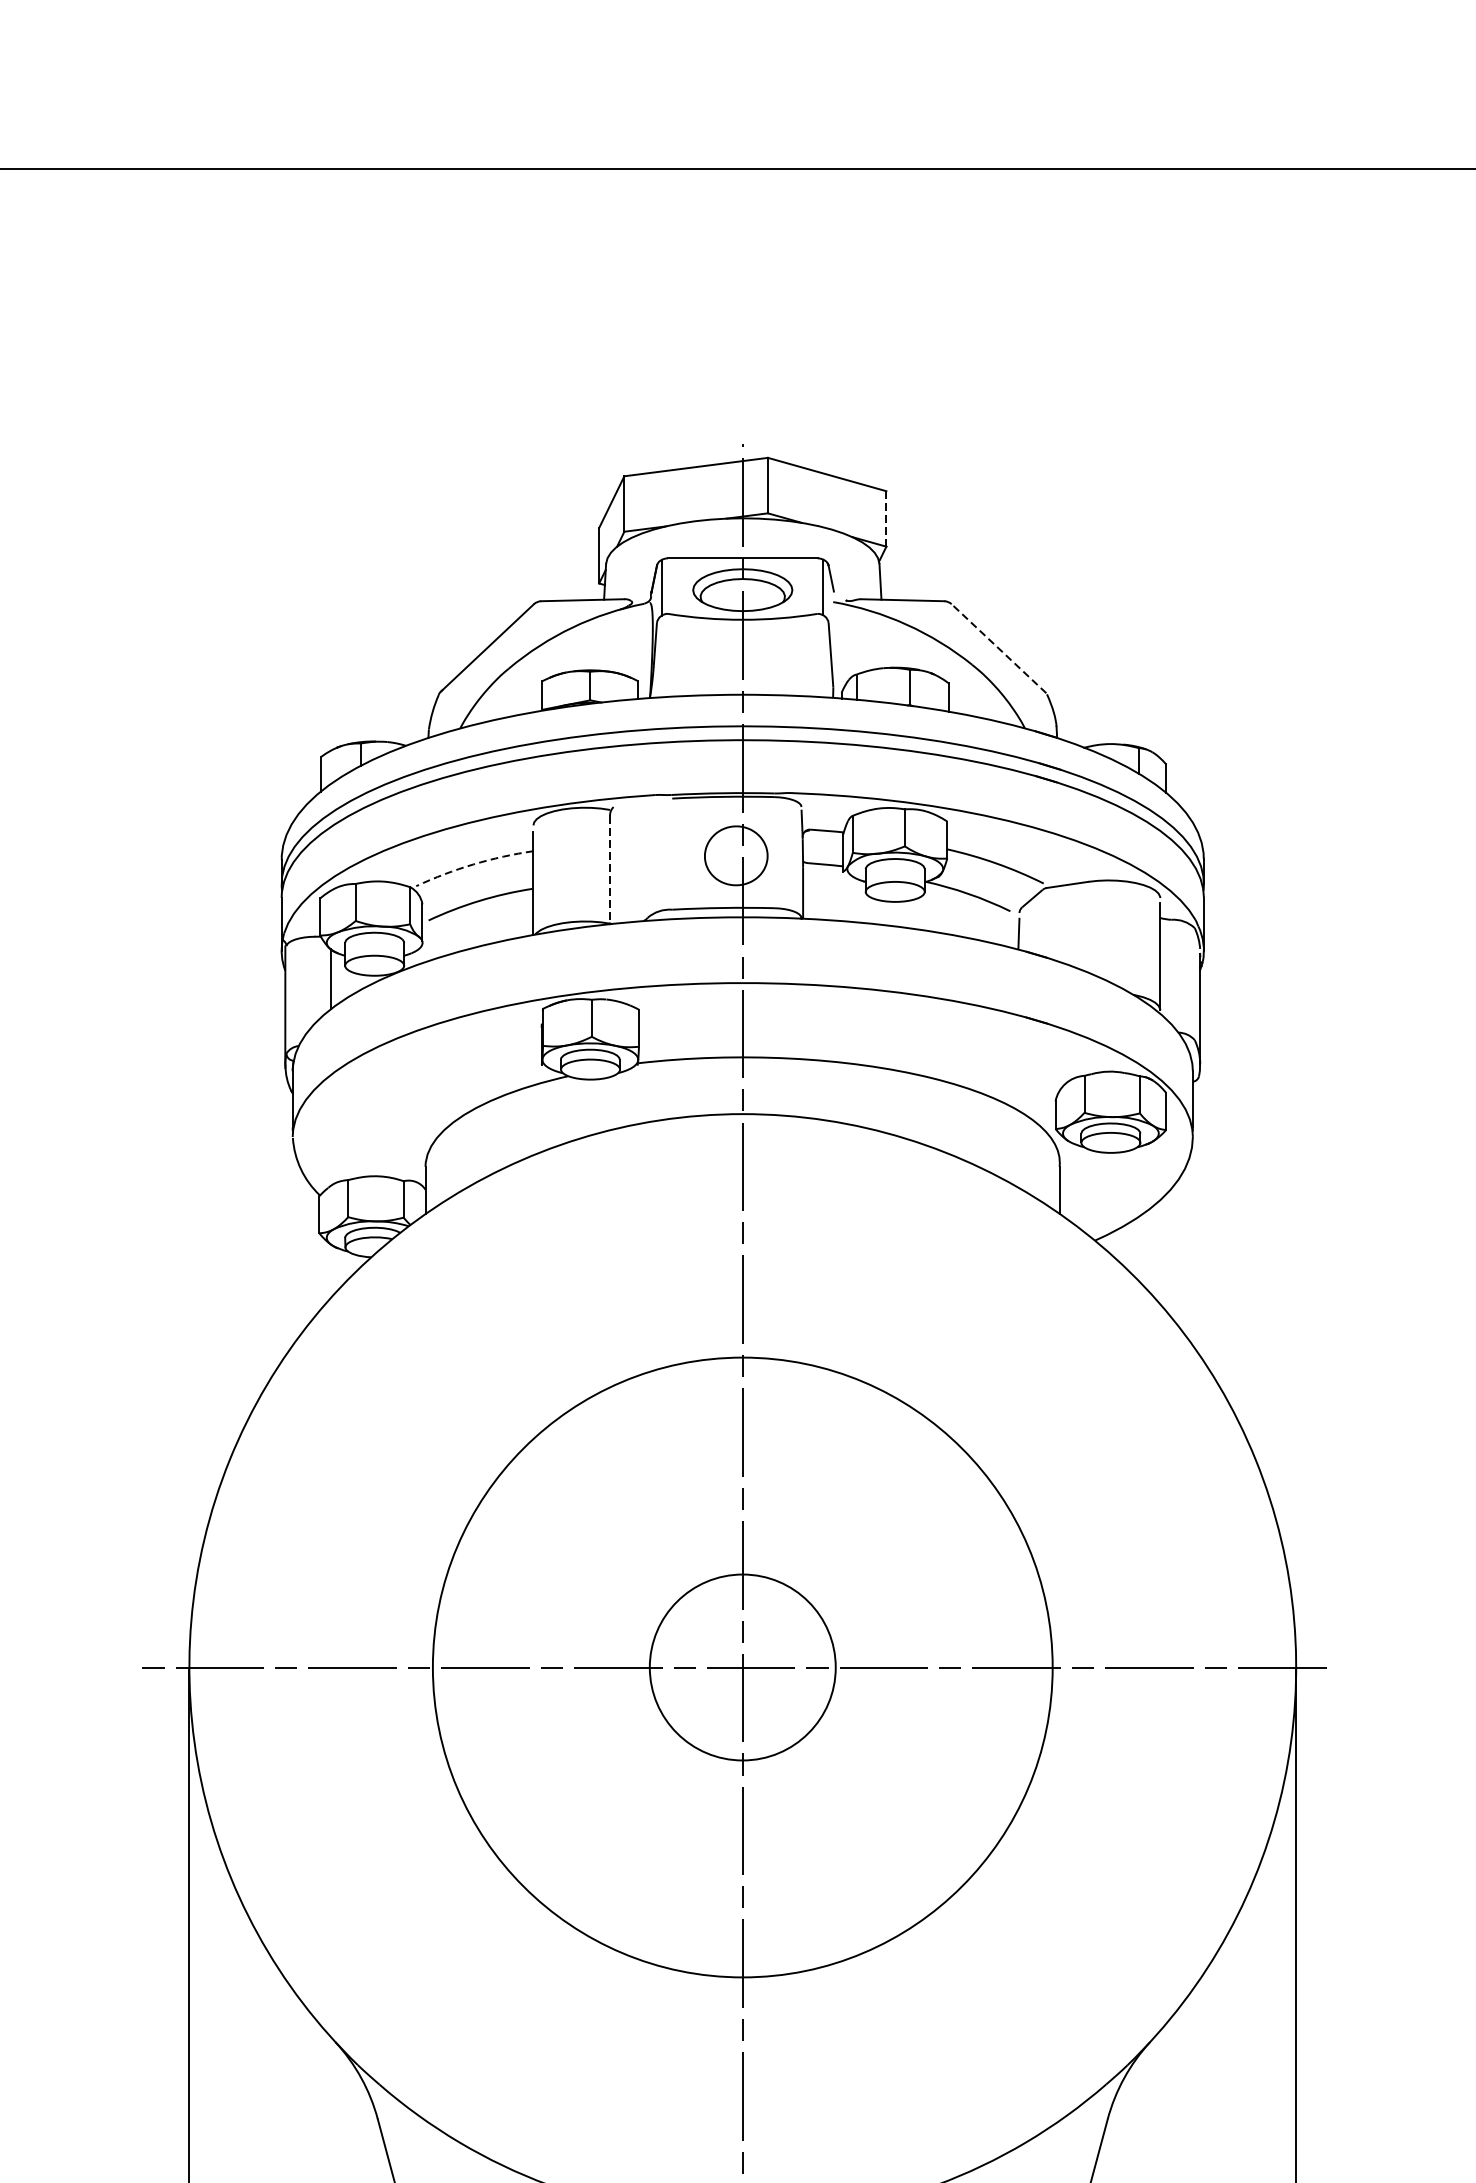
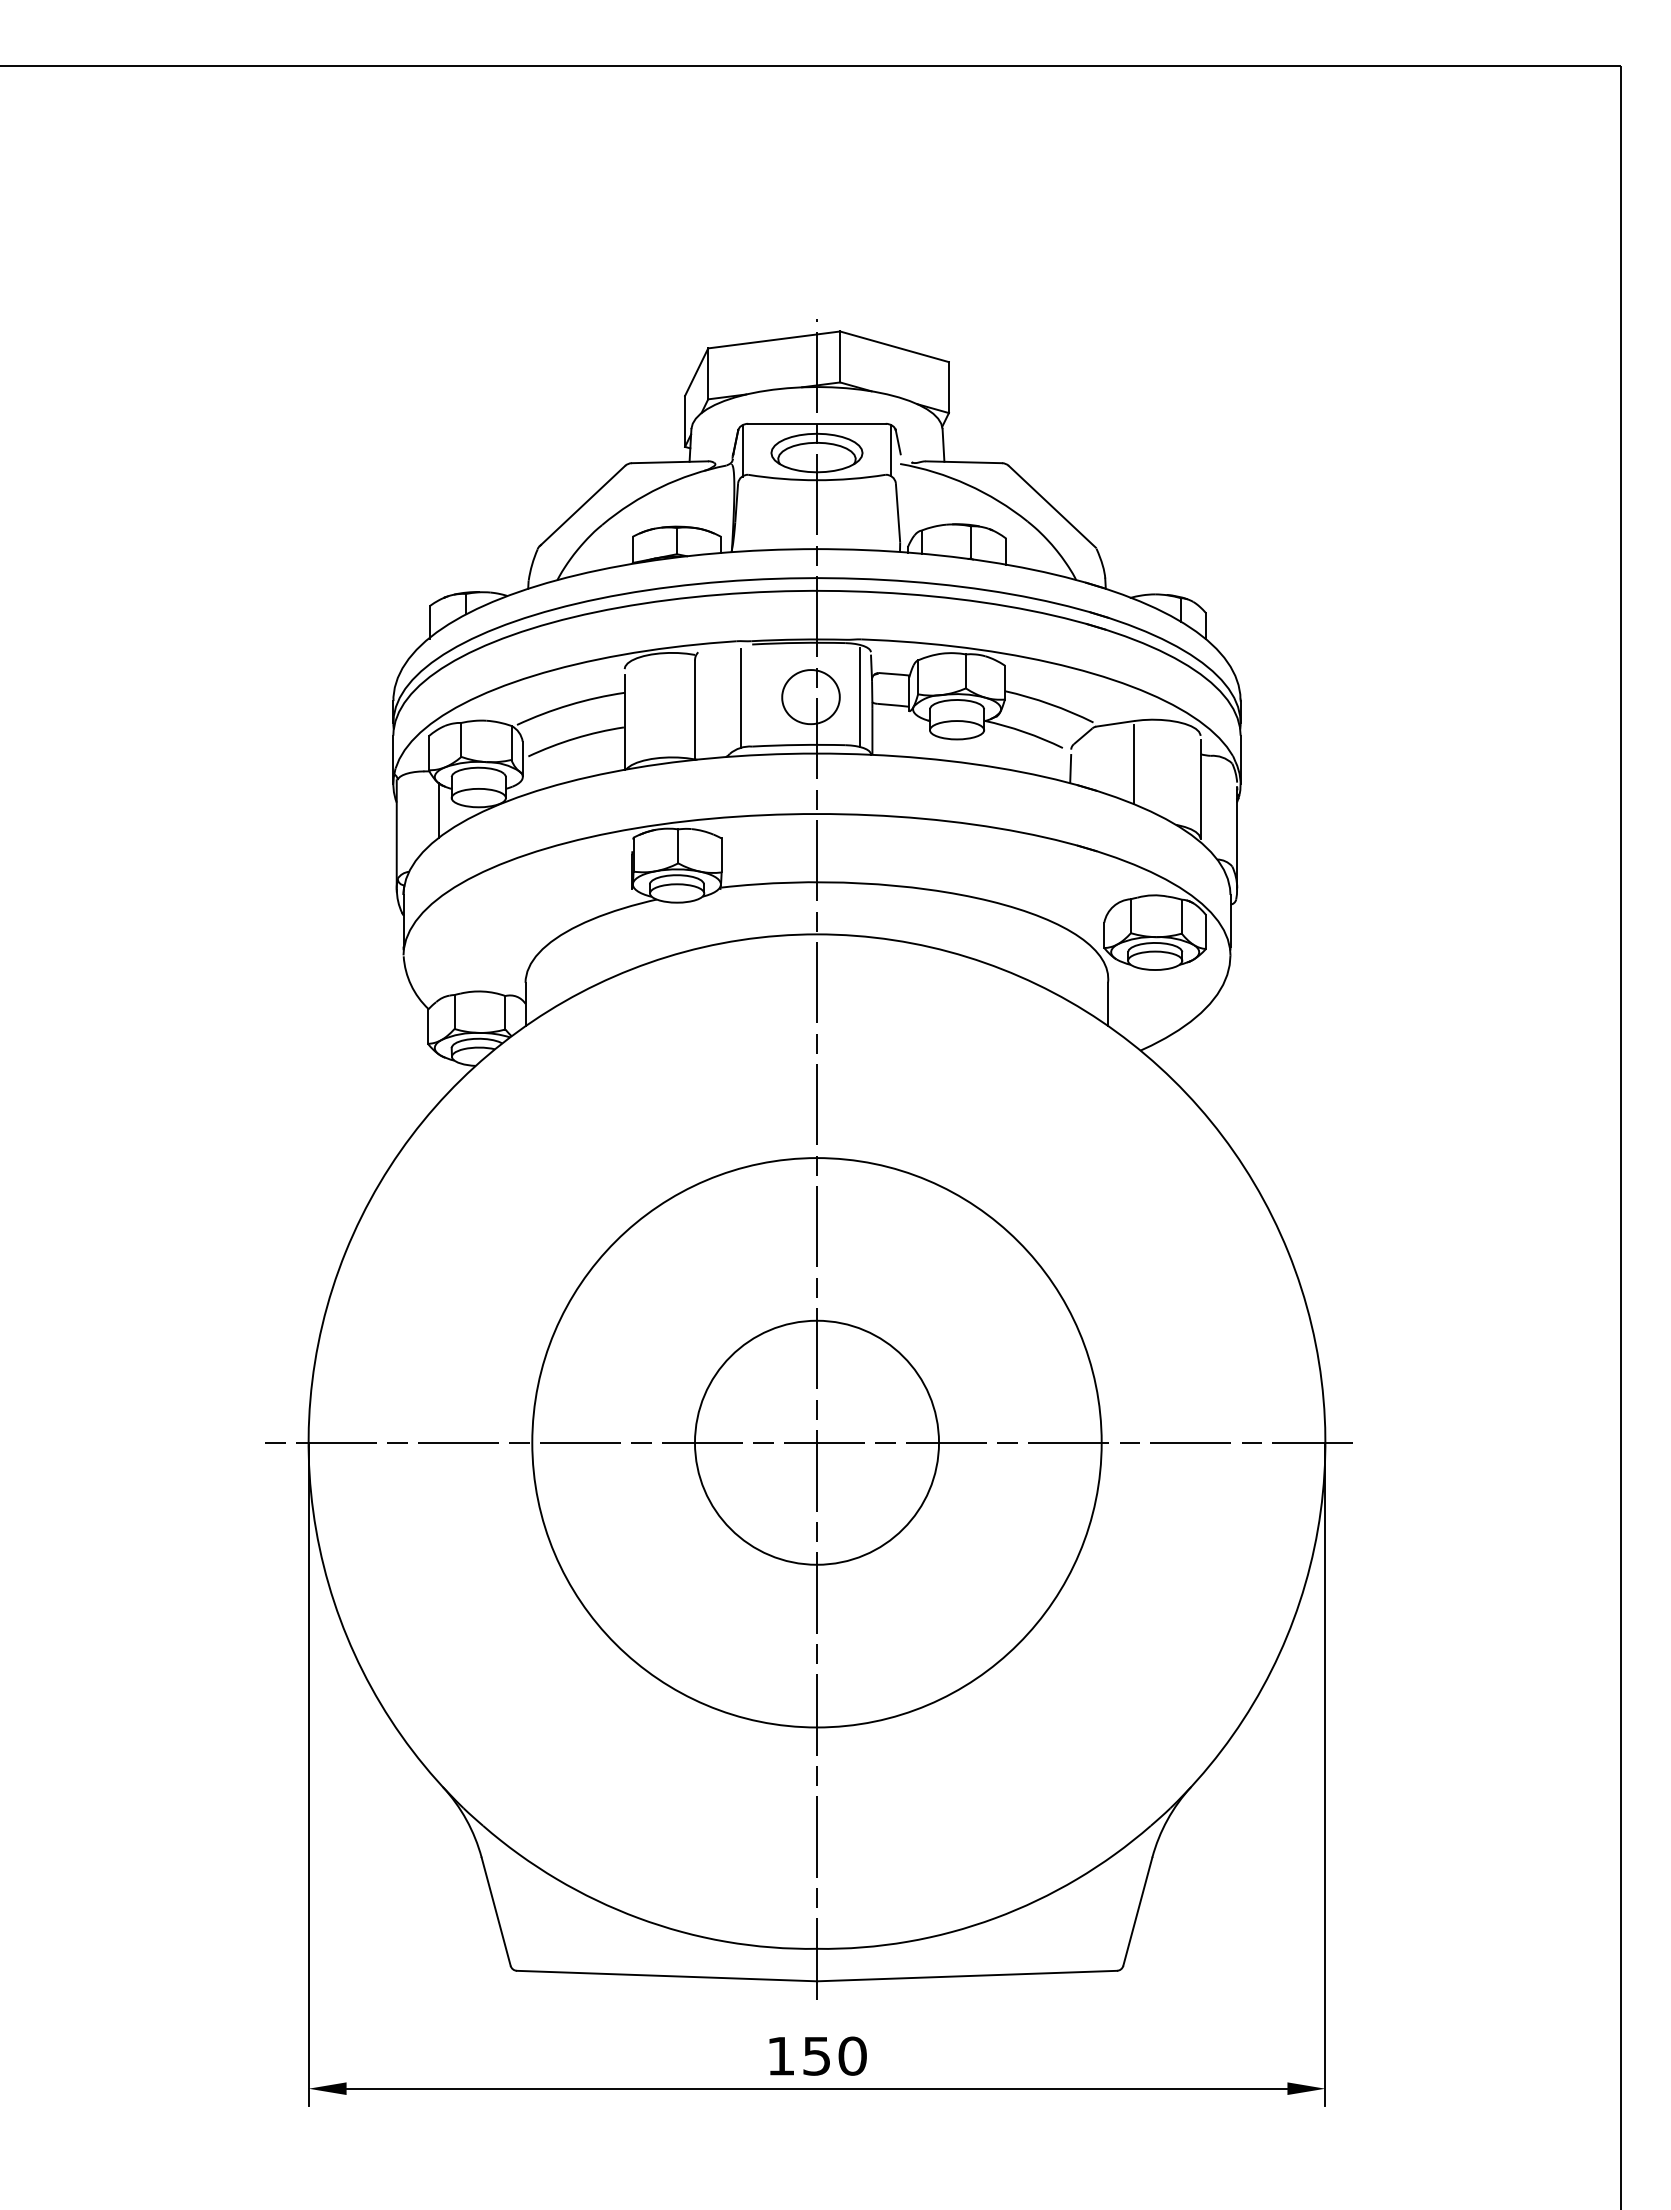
line: (885, 518) -> (948, 387), dashed -> solid
line: (999, 648) -> (1052, 506), dashed -> solid
line: (789, 856) -> (859, 697), added
line: (659, 857) -> (740, 698), added
arc: (473, 863) -> (569, 704), dashed -> solid
line: (610, 870) -> (695, 710), dashed -> solid
line: (1088, 929) -> (1134, 764), added
circle: (742, 1667) -> (816, 1442), size x1.43

